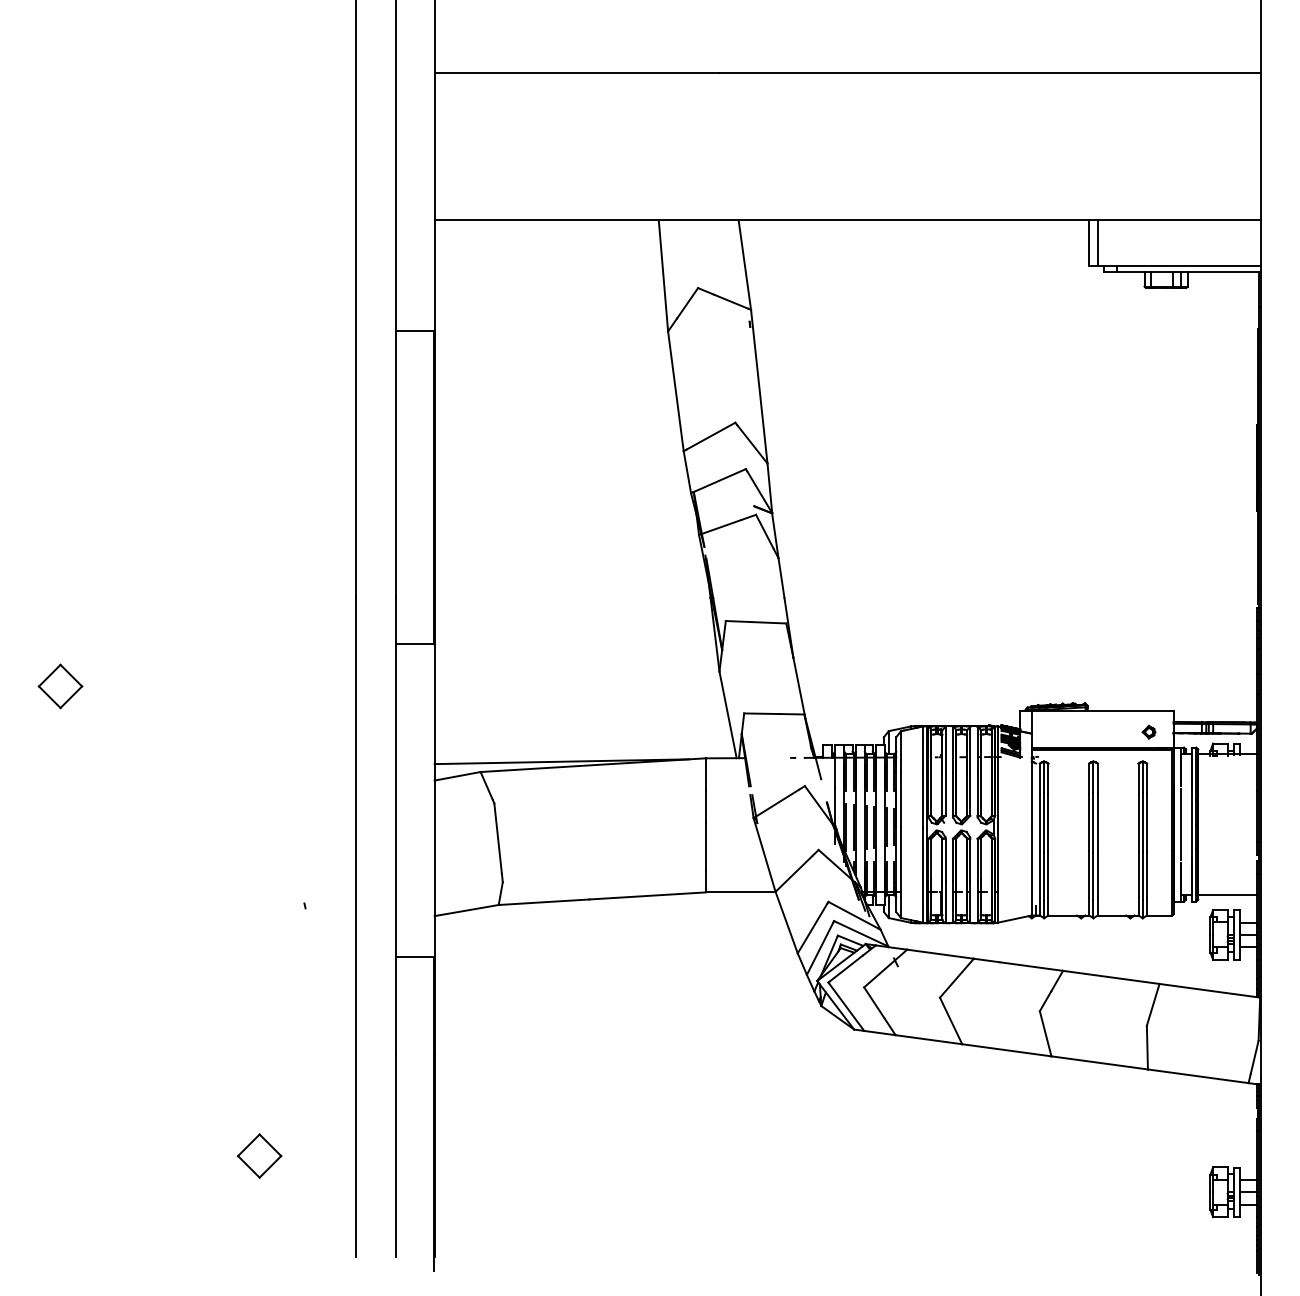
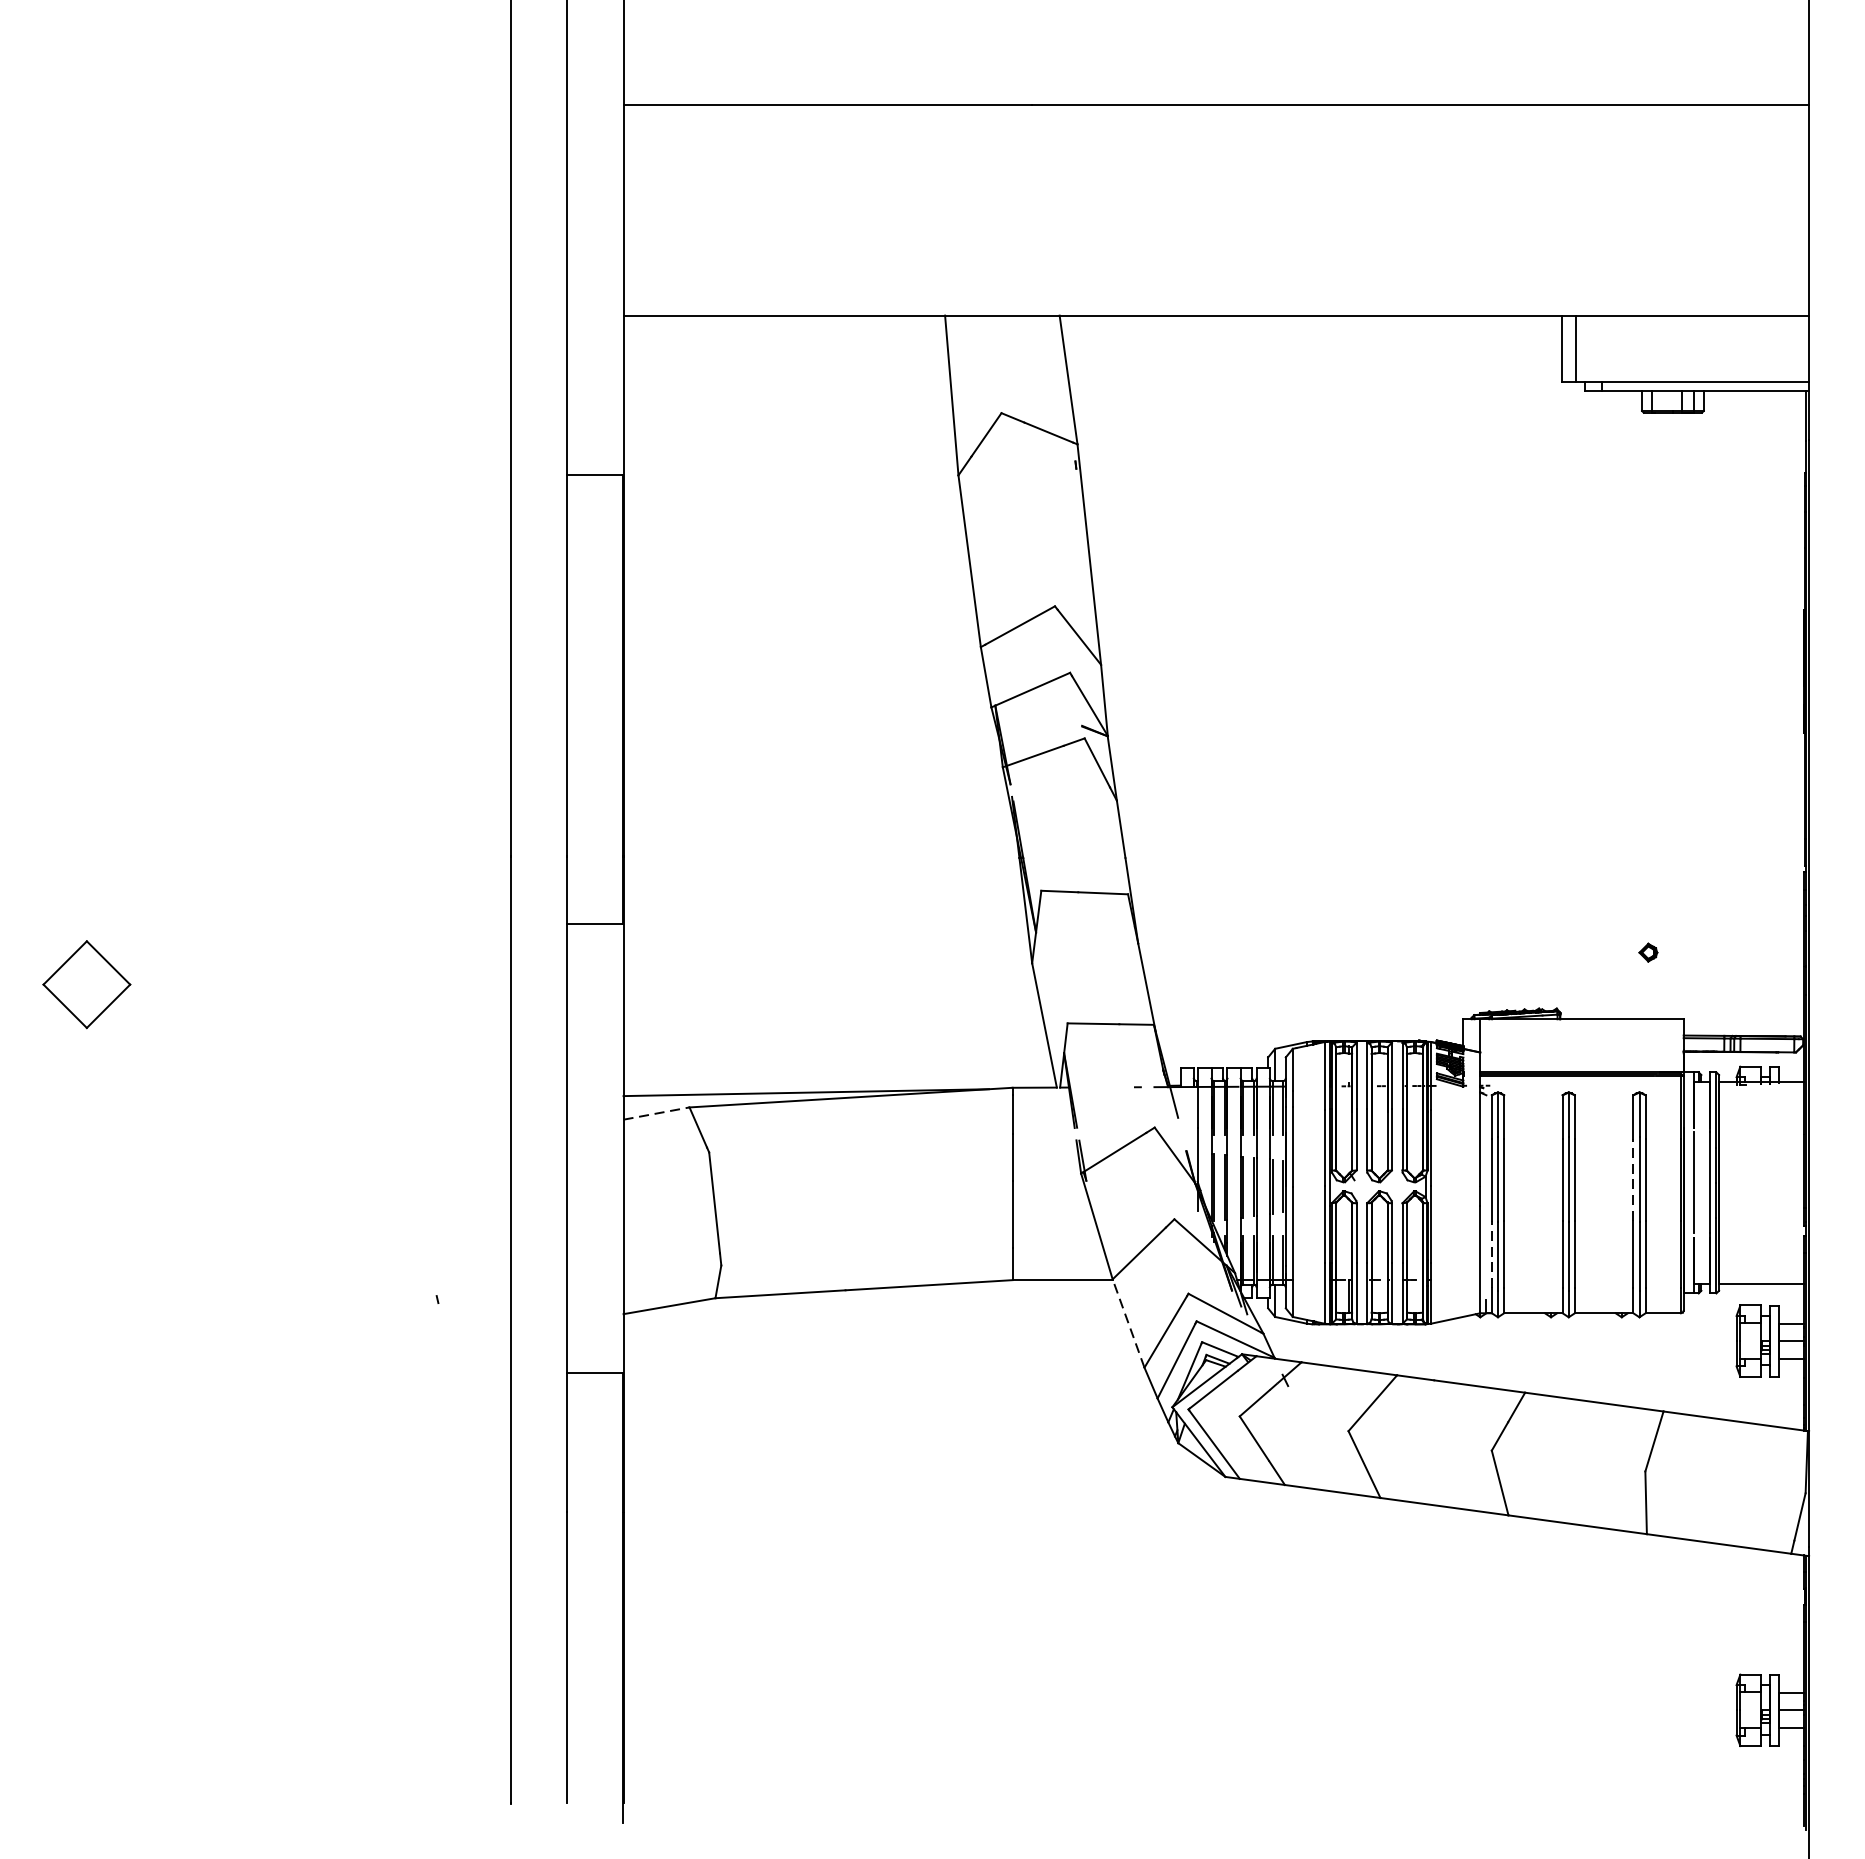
part: (60, 686) -> (86, 984), size x1.4
part: (1148, 731) -> (1647, 951), moved
line: (458, 776) -> (657, 1113), solid -> dashed
line: (1138, 822) -> (1633, 1179), solid -> dashed
line: (1039, 874) -> (1491, 1254), solid -> dashed
line: (786, 922) -> (1128, 1323), solid -> dashed
part: (259, 1155) -> (372, 1657), removed

